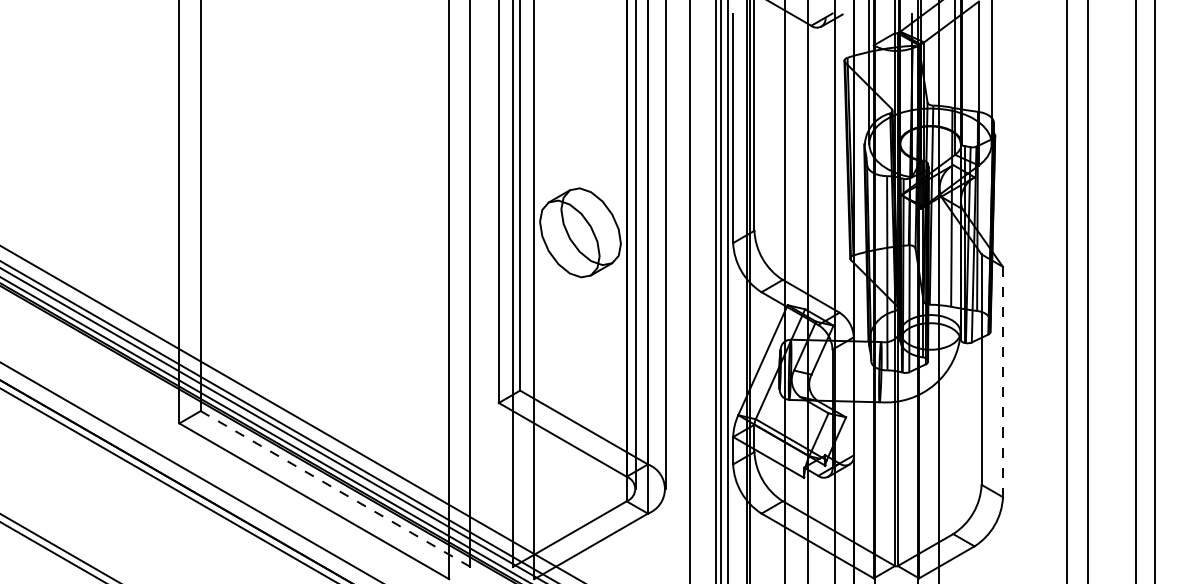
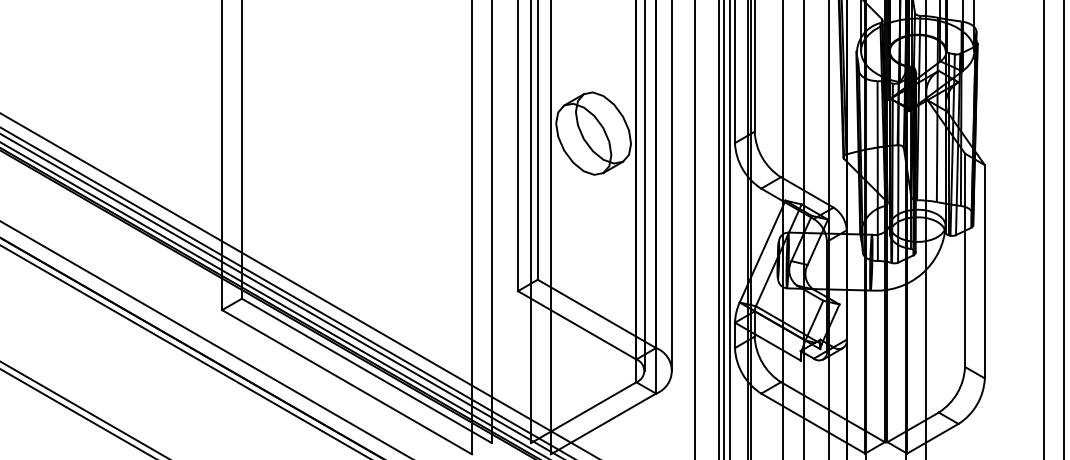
line: (1002, 382) -> (984, 272), dashed -> solid
line: (335, 489) -> (366, 371), dashed -> solid

